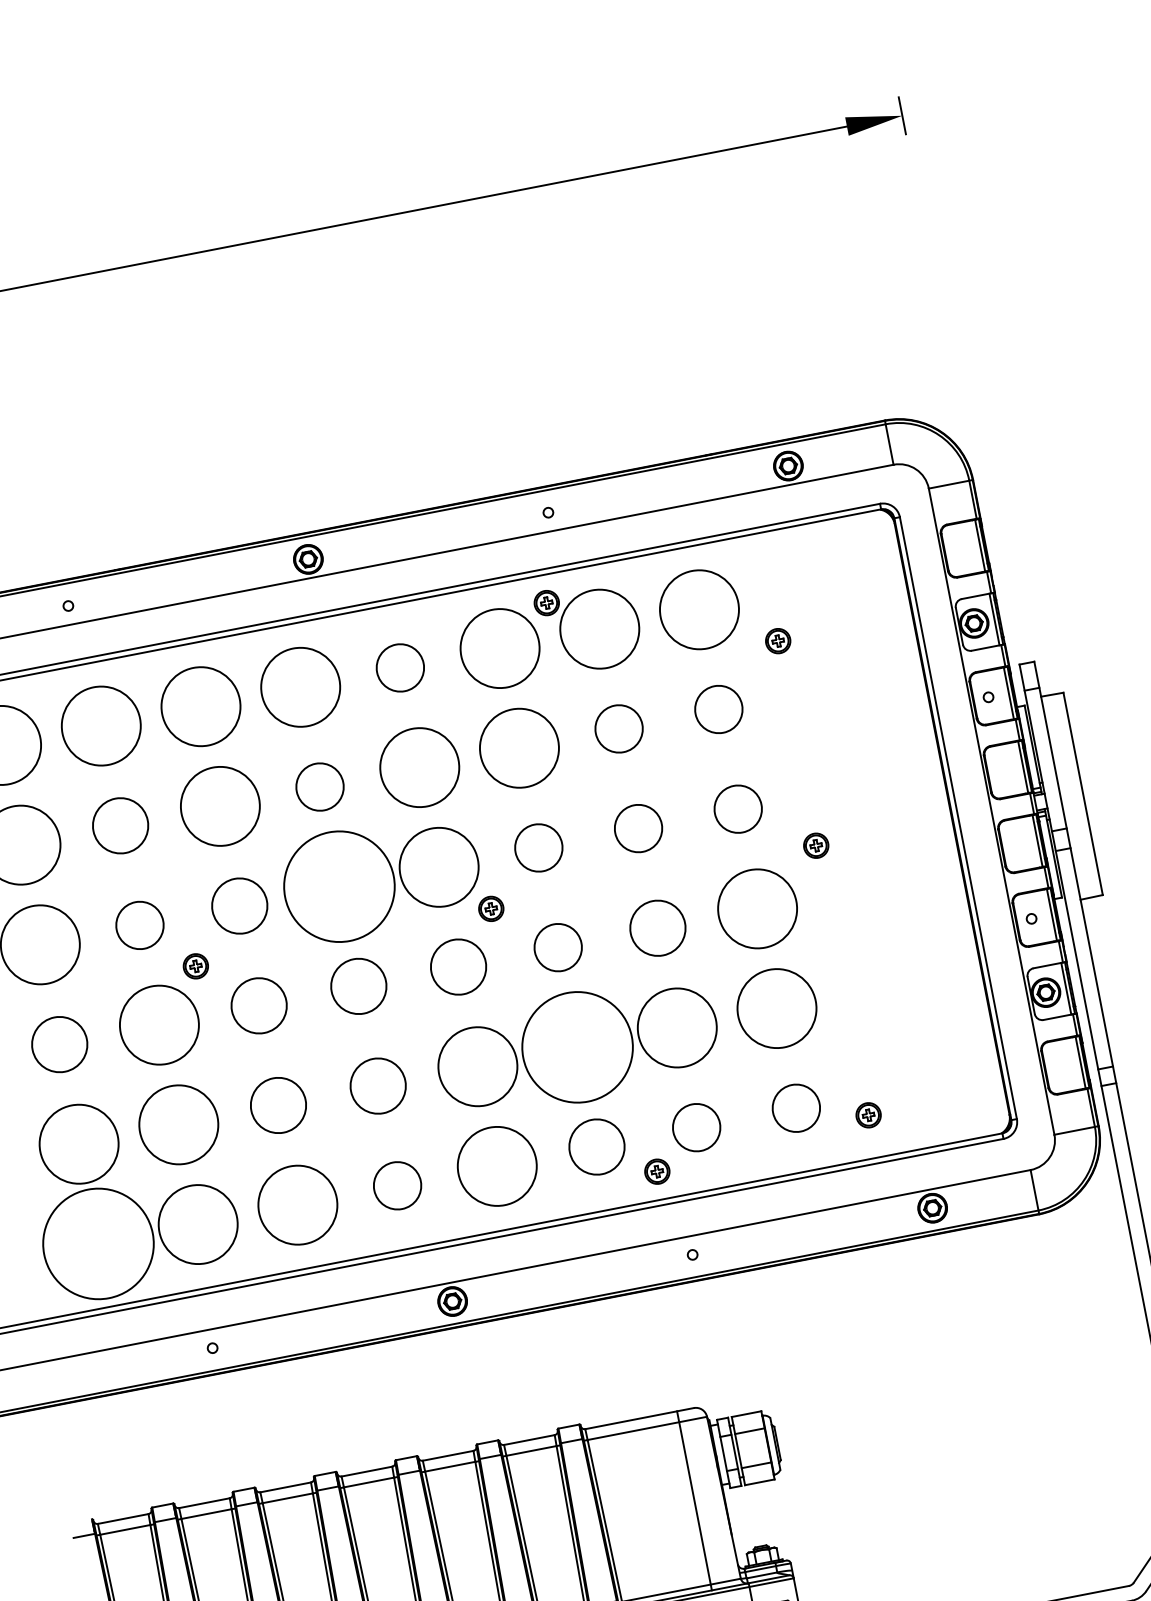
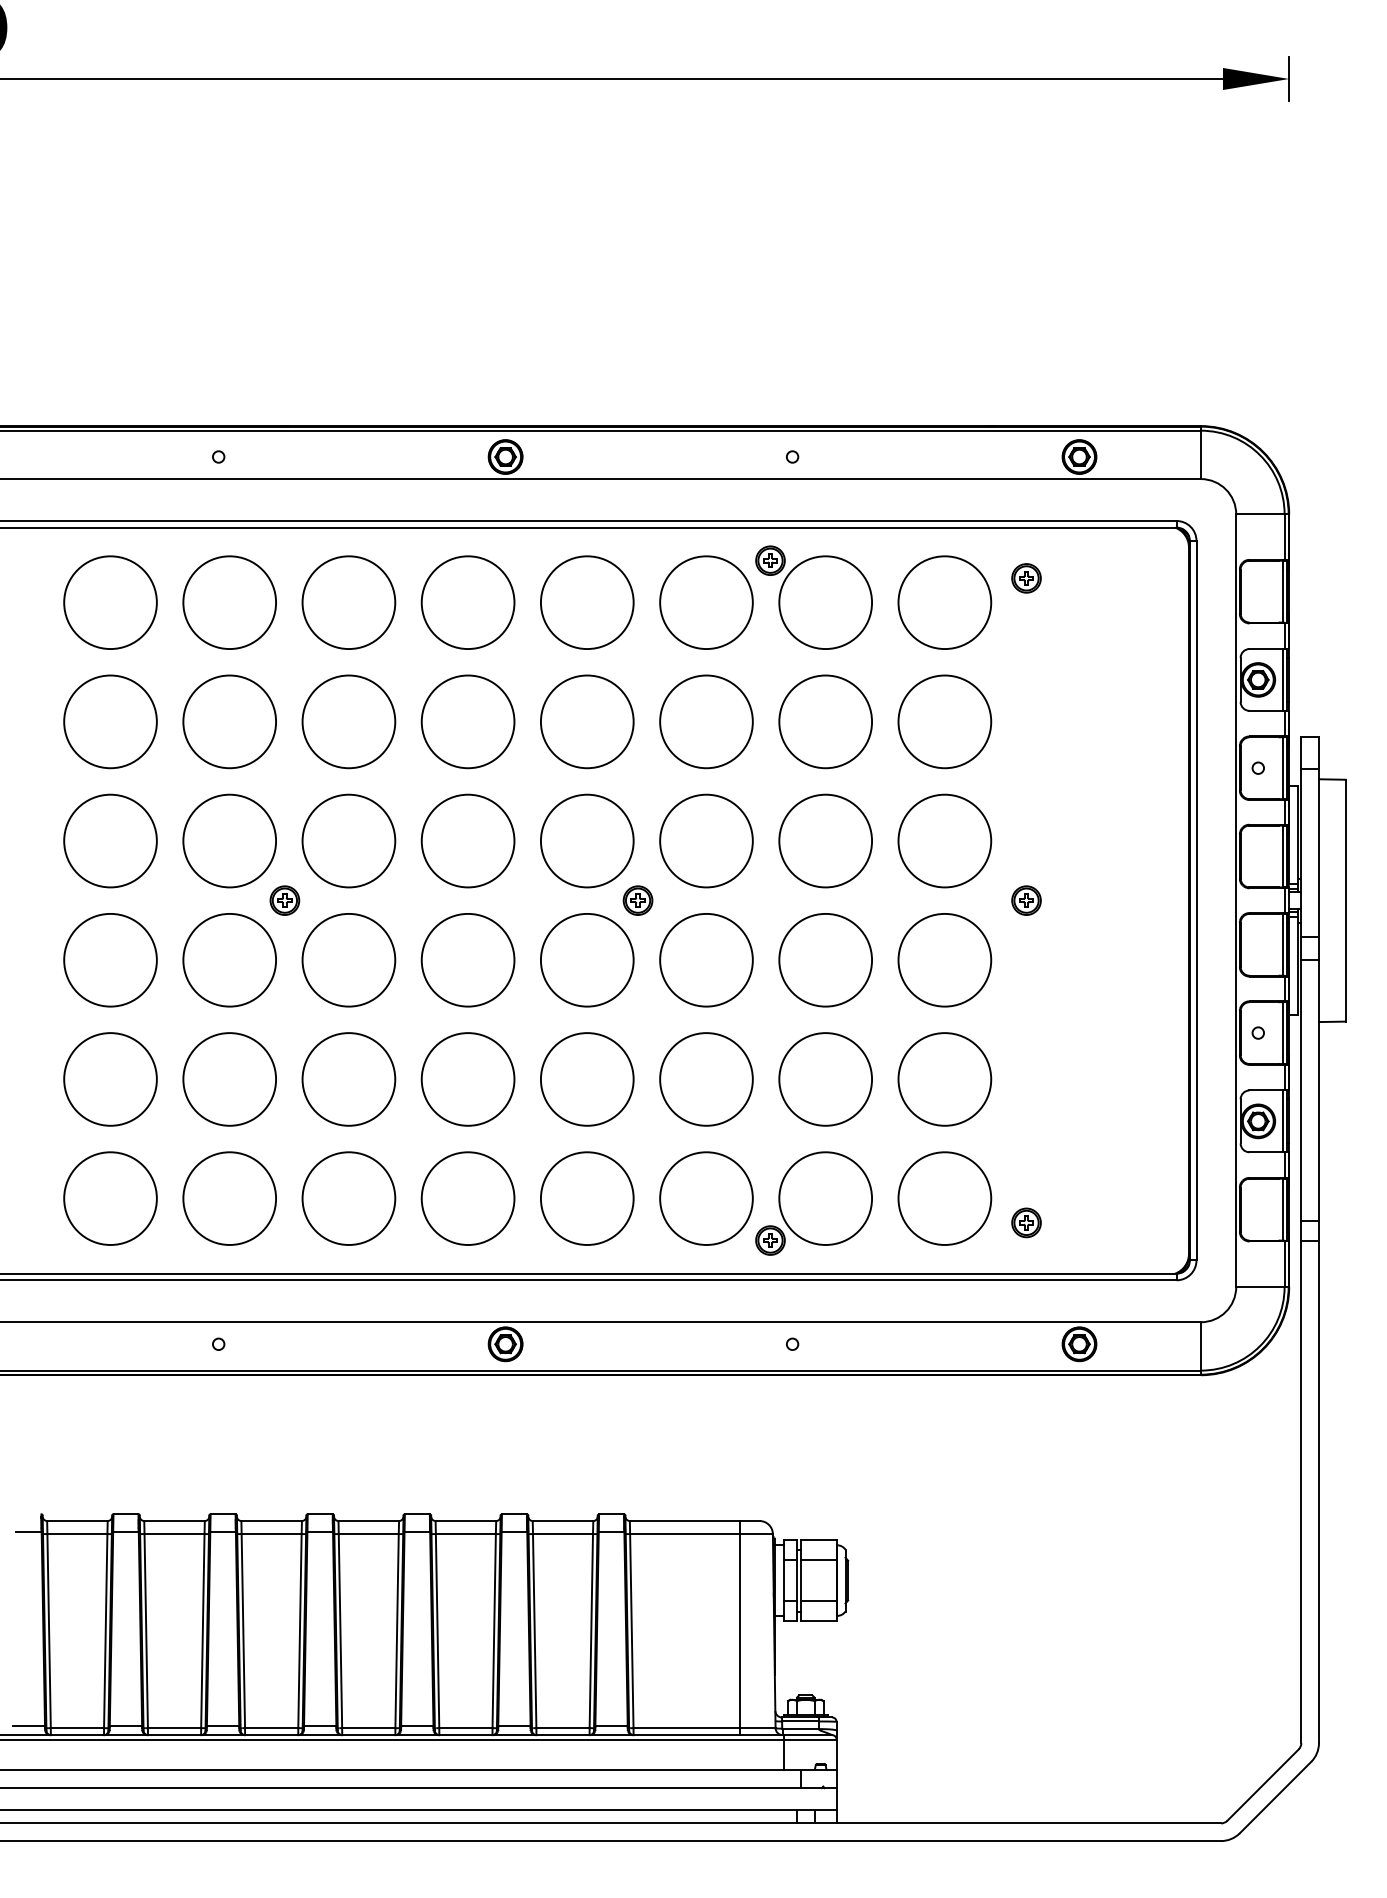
part: (778, 641) -> (1026, 578), moved
circle: (399, 667) -> (586, 602), size x1.67
circle: (718, 709) -> (944, 721), size x1.67
circle: (618, 728) -> (825, 721), size x1.67
circle: (319, 786) -> (467, 721), size x1.67
circle: (737, 808) -> (944, 840), size x1.67
circle: (120, 825) -> (229, 721), size x1.43
circle: (638, 828) -> (825, 840), size x1.67
circle: (538, 847) -> (706, 840), size x1.67
circle: (338, 886) -> (467, 840), size x0.71
circle: (239, 905) -> (348, 840), size x1.43
circle: (139, 925) -> (229, 840), size x1.67
circle: (657, 927) -> (825, 959), size x1.43
circle: (558, 947) -> (706, 959), size x1.67
circle: (458, 967) -> (587, 960), size x1.43
circle: (358, 985) -> (467, 959), size x1.43
circle: (258, 1006) -> (348, 960), size x1.43
circle: (59, 1044) -> (110, 960), size x1.43
circle: (577, 1047) -> (706, 1079), size x0.71
circle: (377, 1086) -> (467, 1079), size x1.43
circle: (278, 1105) -> (348, 1079), size x1.43
circle: (796, 1108) -> (944, 1198), size x1.67
circle: (696, 1127) -> (825, 1198), size x1.67
circle: (596, 1146) -> (706, 1198), size x1.43
circle: (397, 1185) -> (467, 1198), size x1.67
circle: (98, 1243) -> (110, 1198), size x0.71

